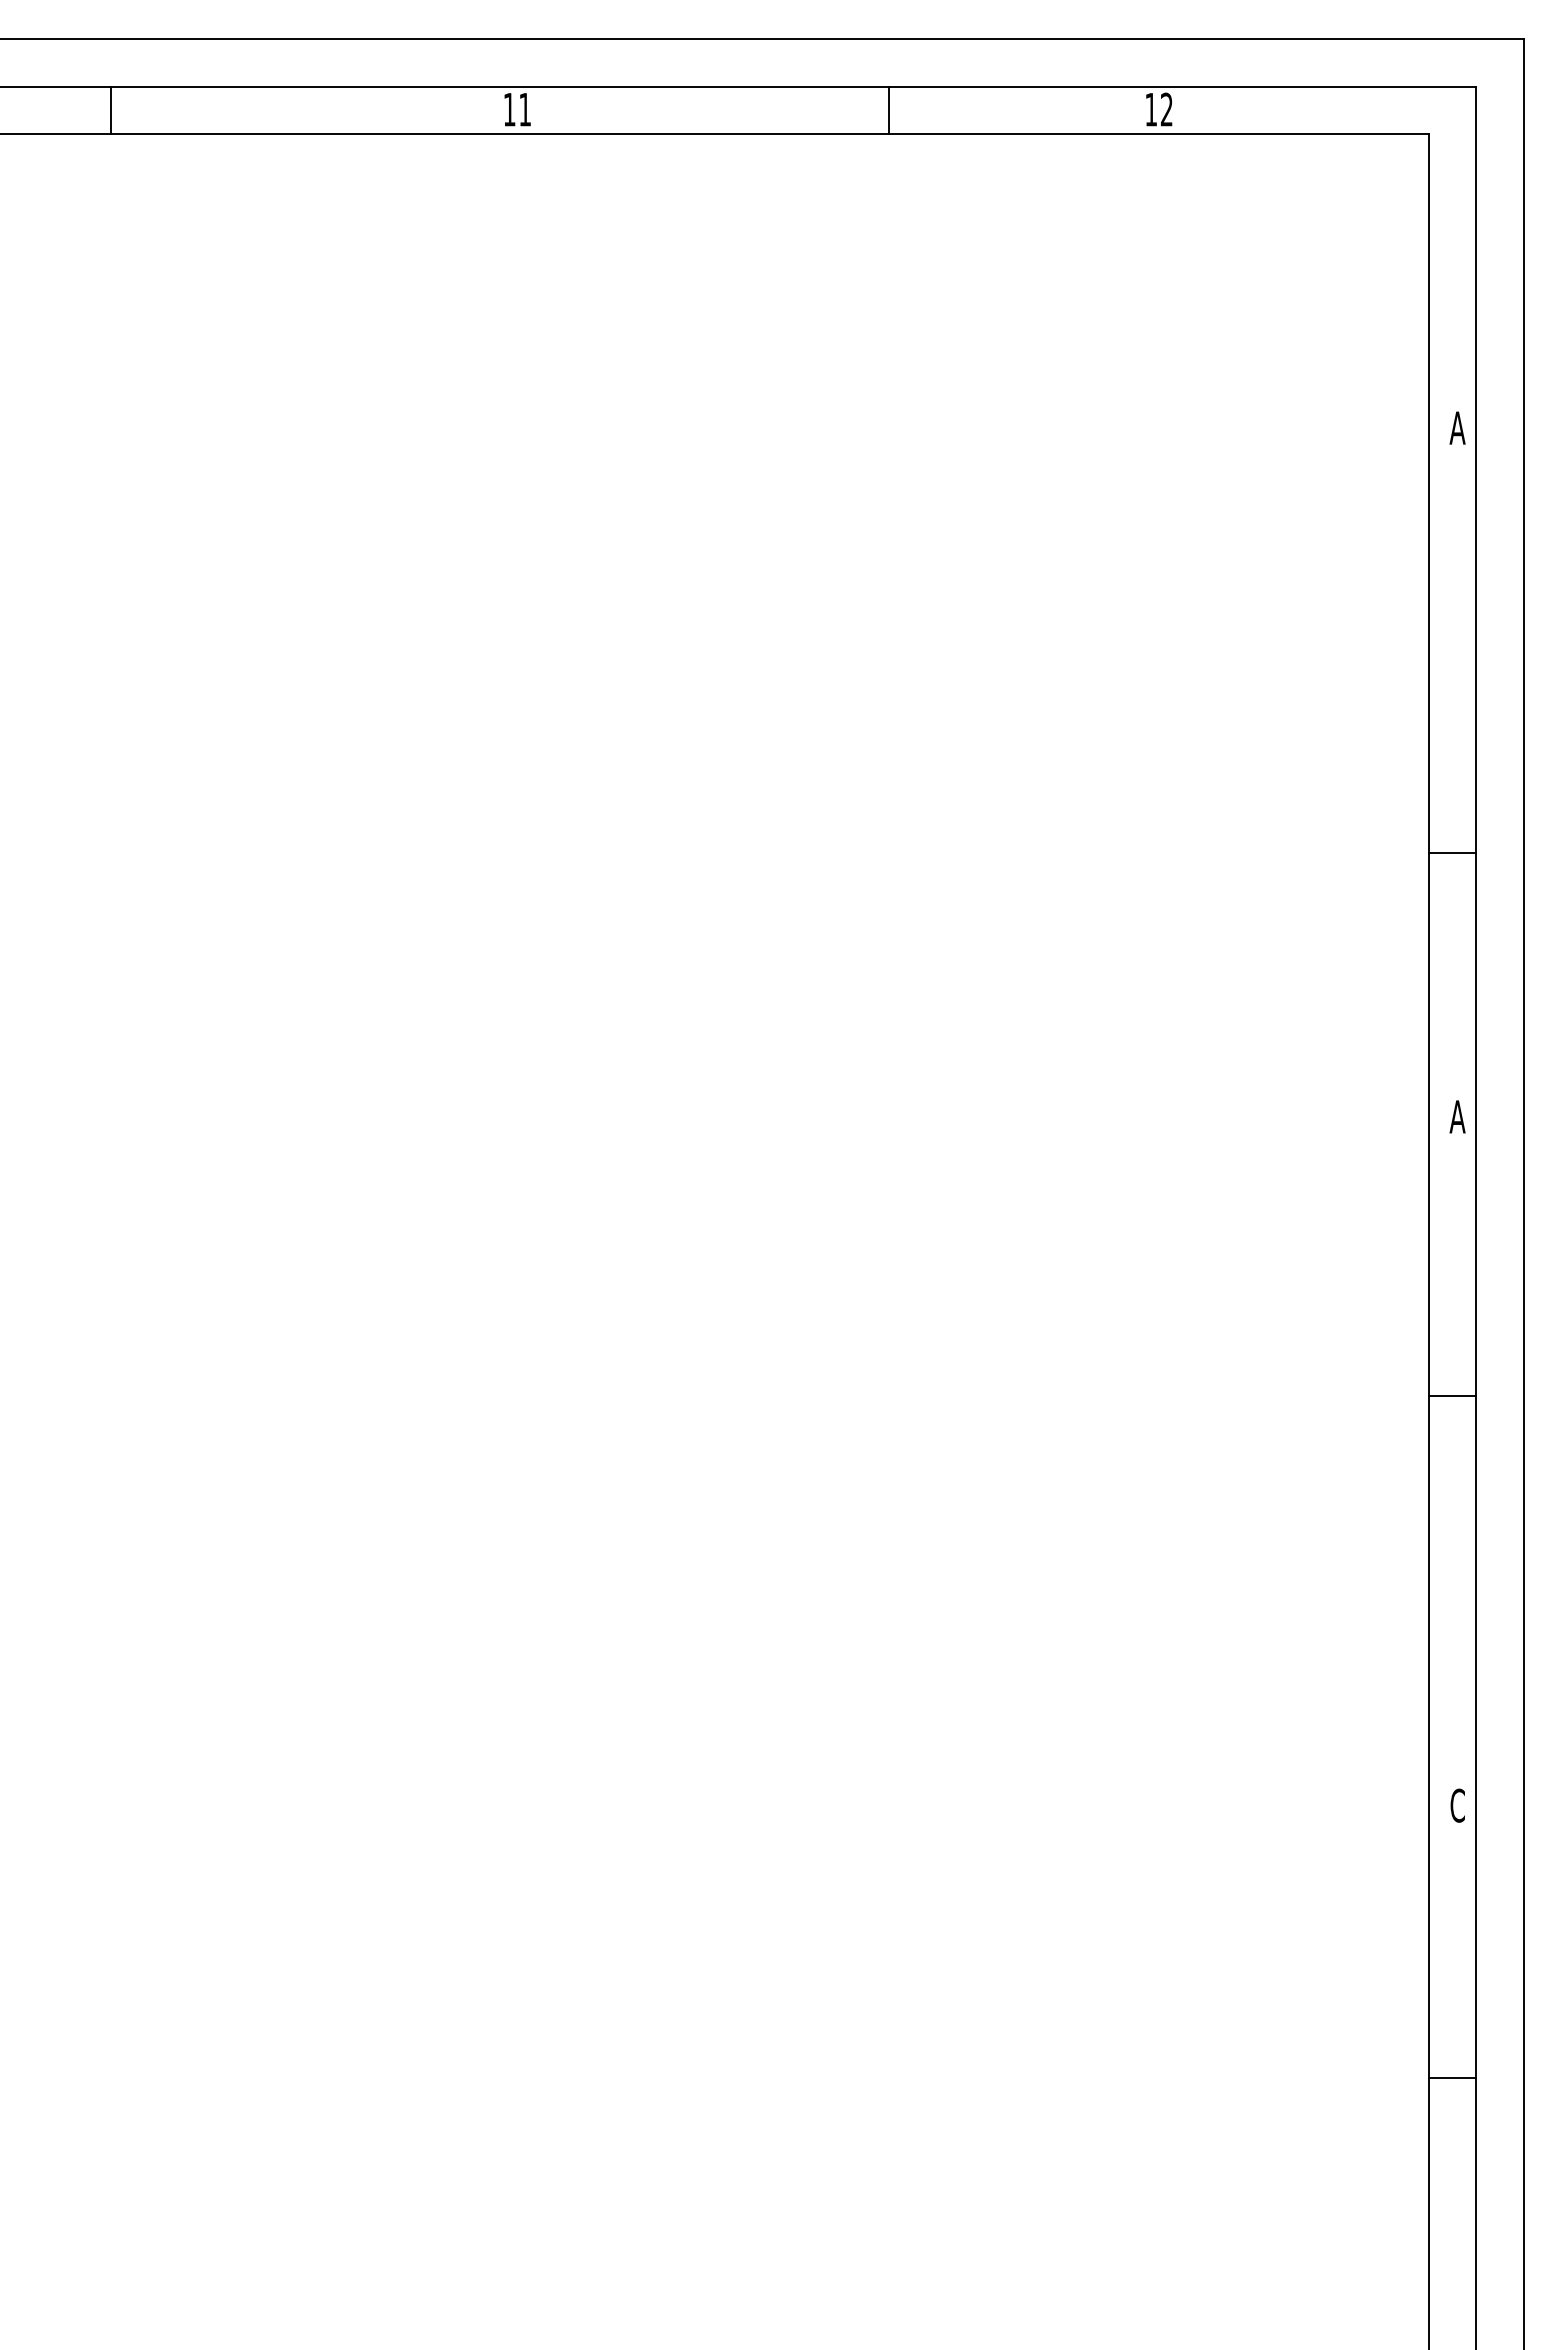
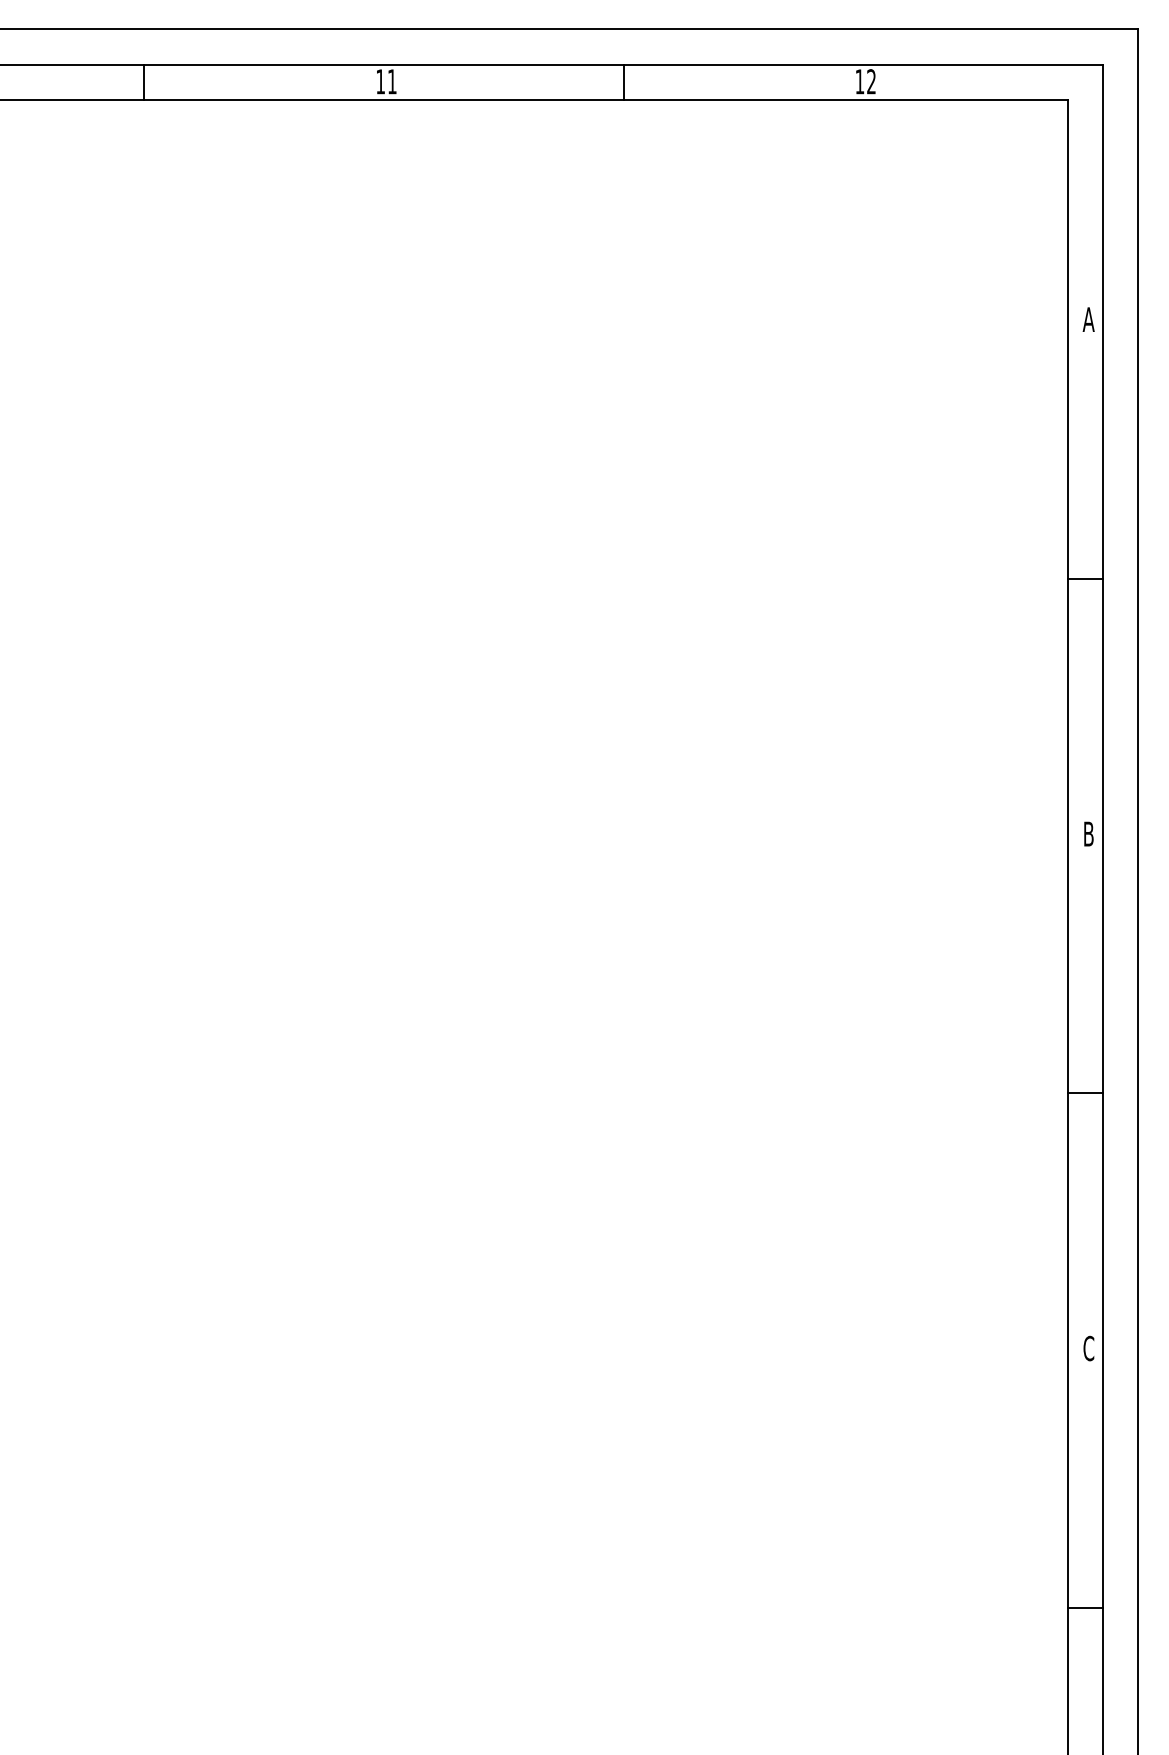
line: (111, 109) -> (144, 81), moved
line: (888, 109) -> (623, 81), moved
line: (1452, 853) -> (1084, 579), moved
text: (1457, 1116) -> (1088, 833), A -> B
line: (1452, 1396) -> (1084, 1093), moved
line: (1452, 2077) -> (1084, 1607), moved

